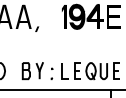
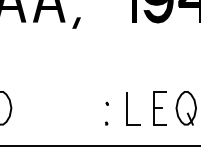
part: (32, 71) -> (67, 109), removed

